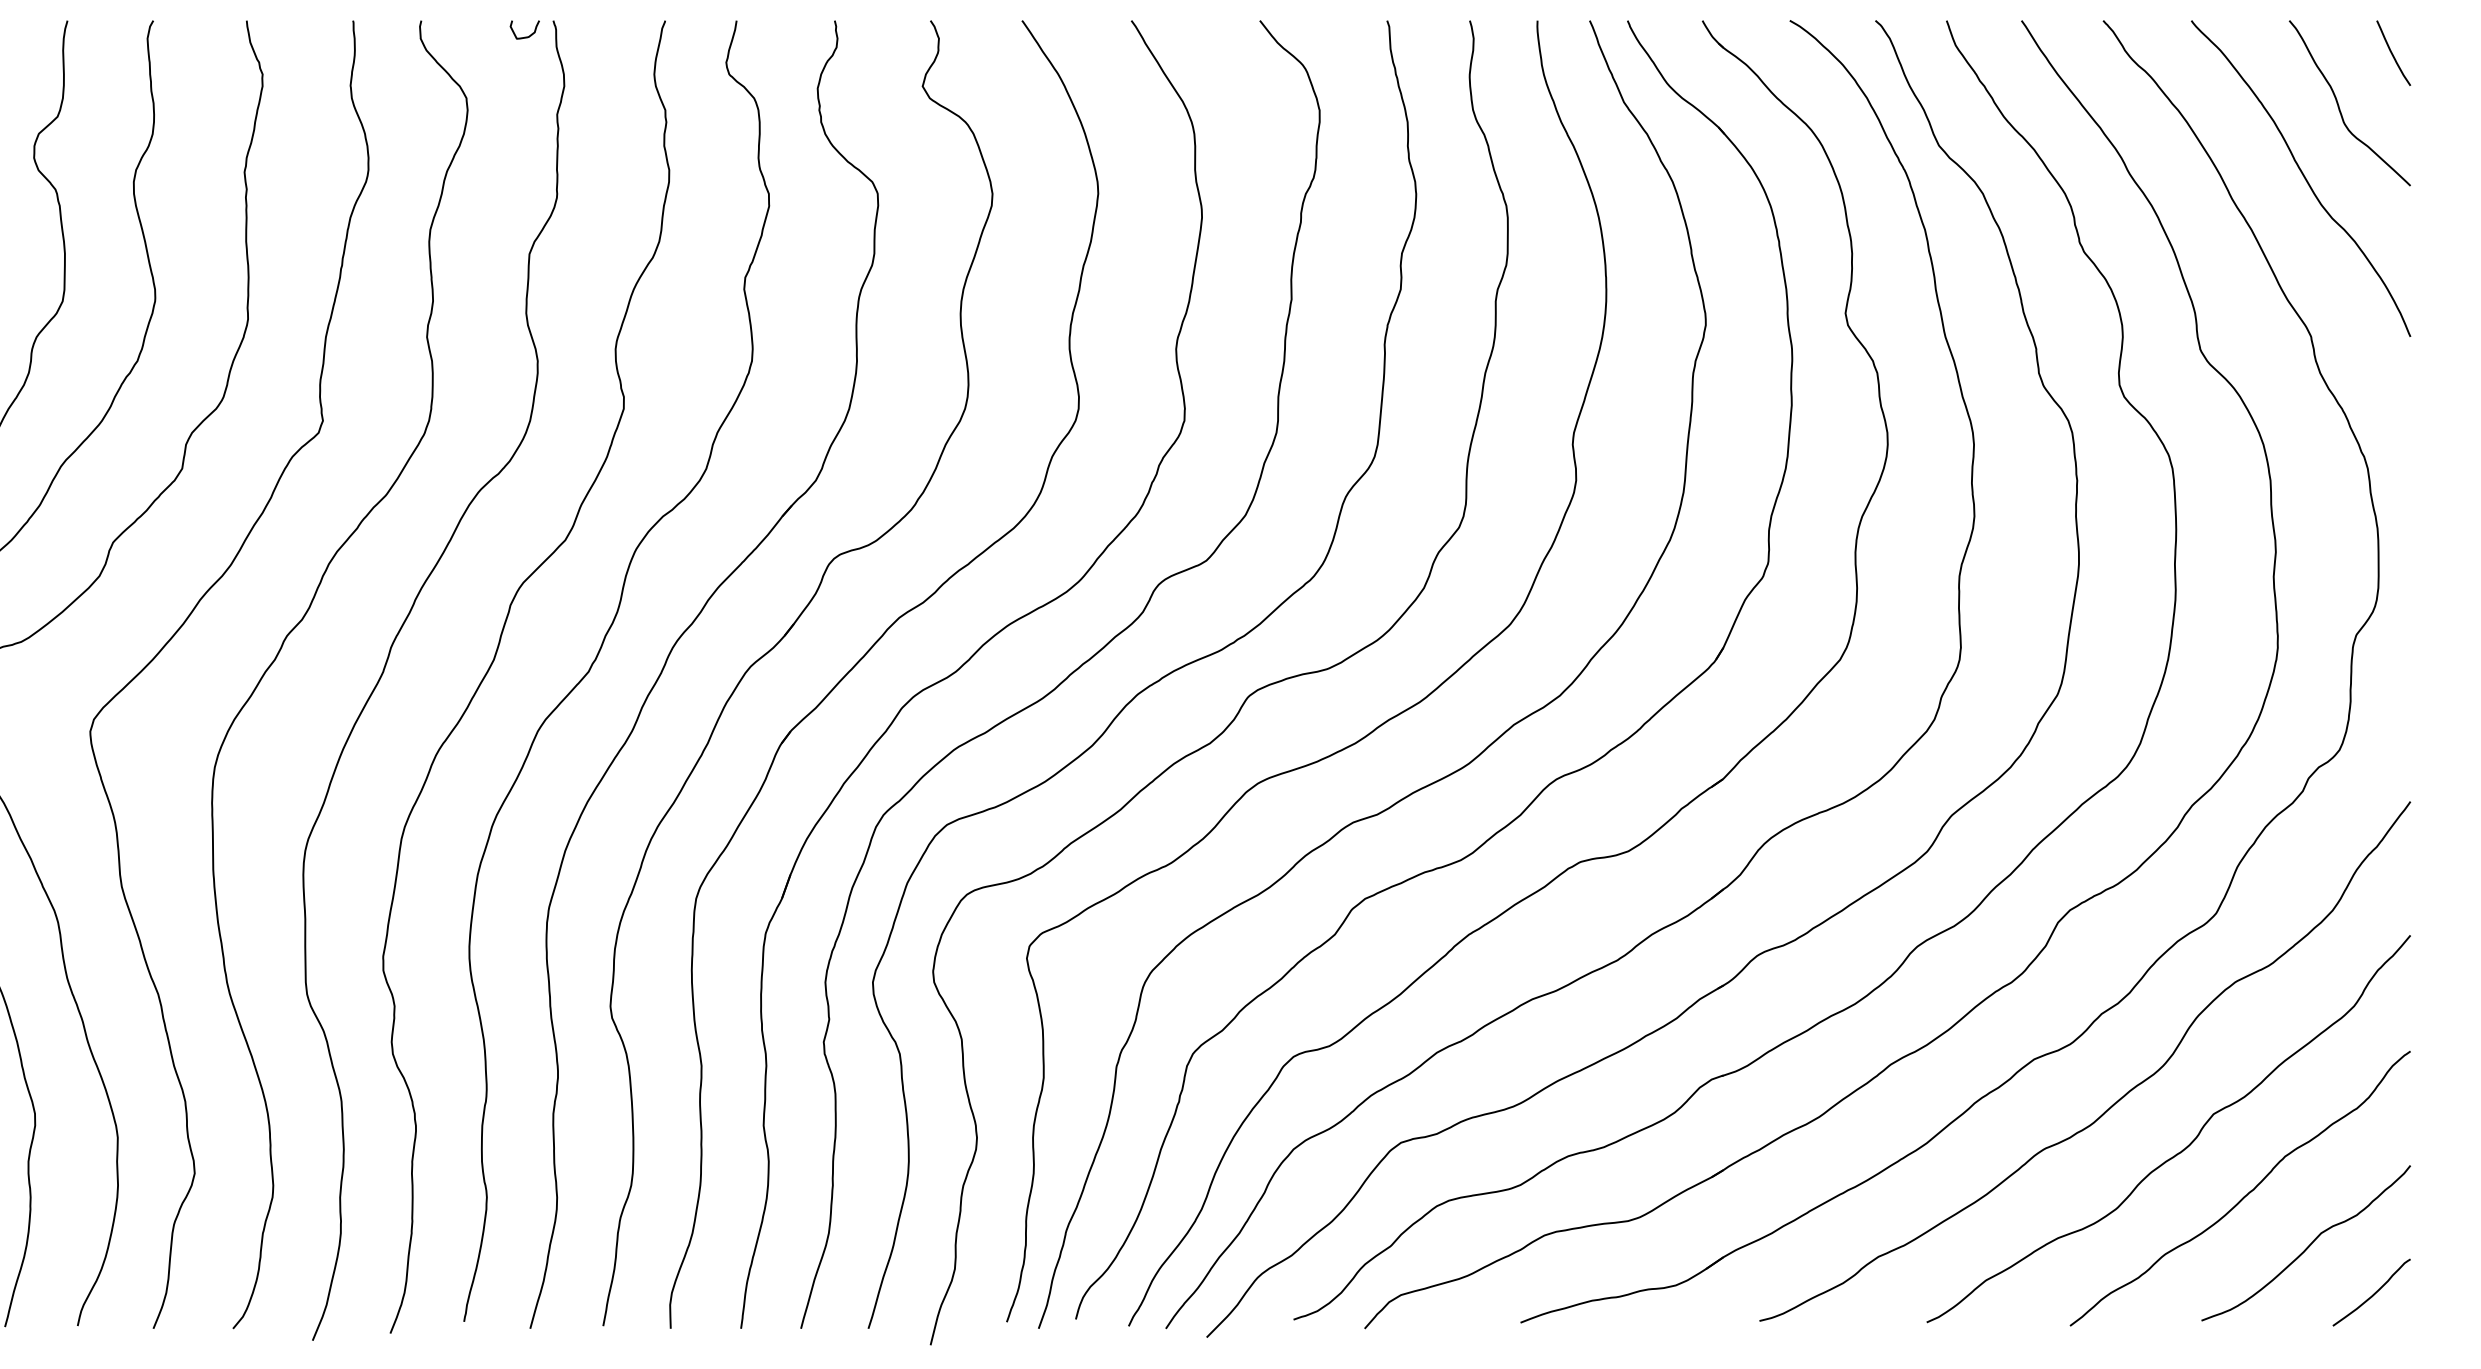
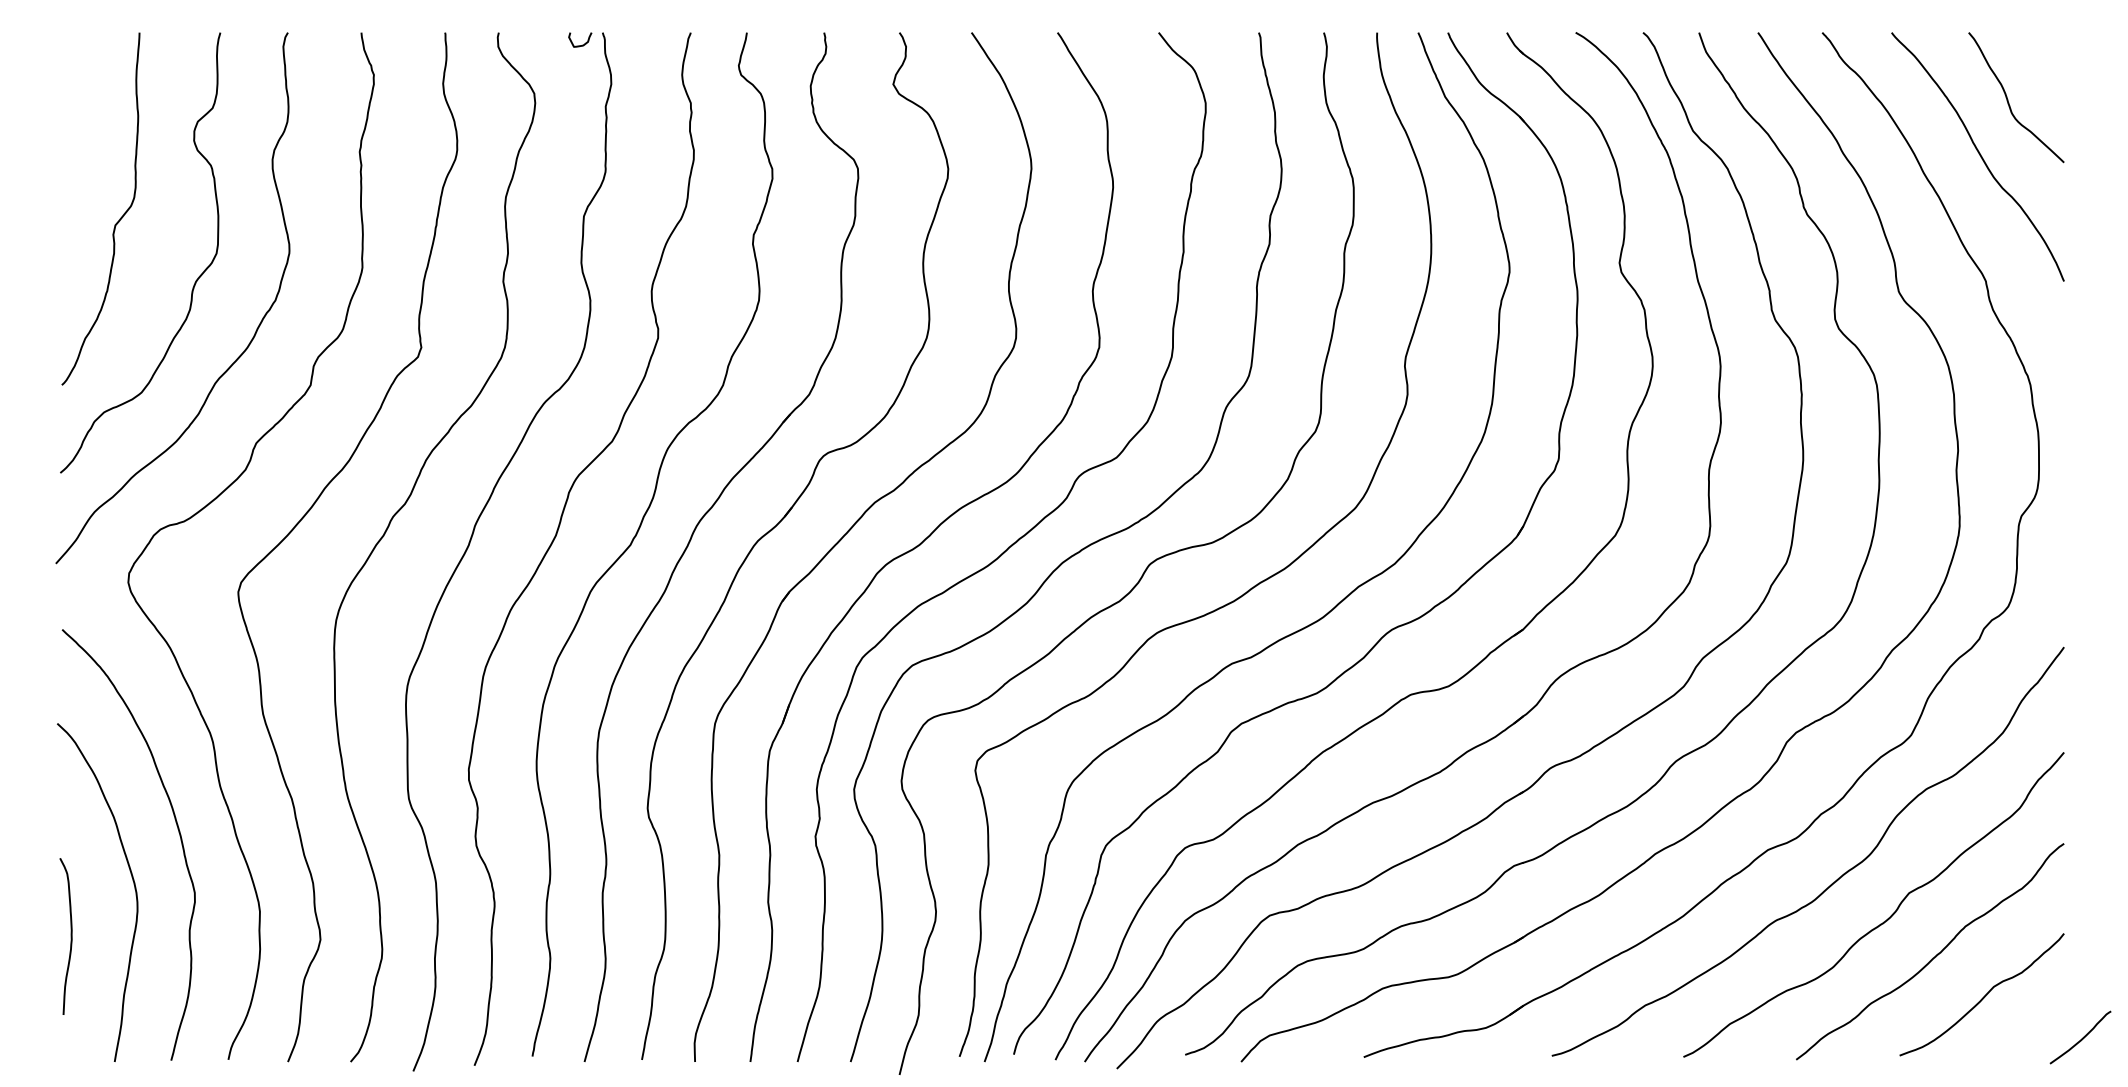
curve: (2393, 53) -> (2050, 58), removed
curve: (2372, 1293) -> (2081, 1038), moved

